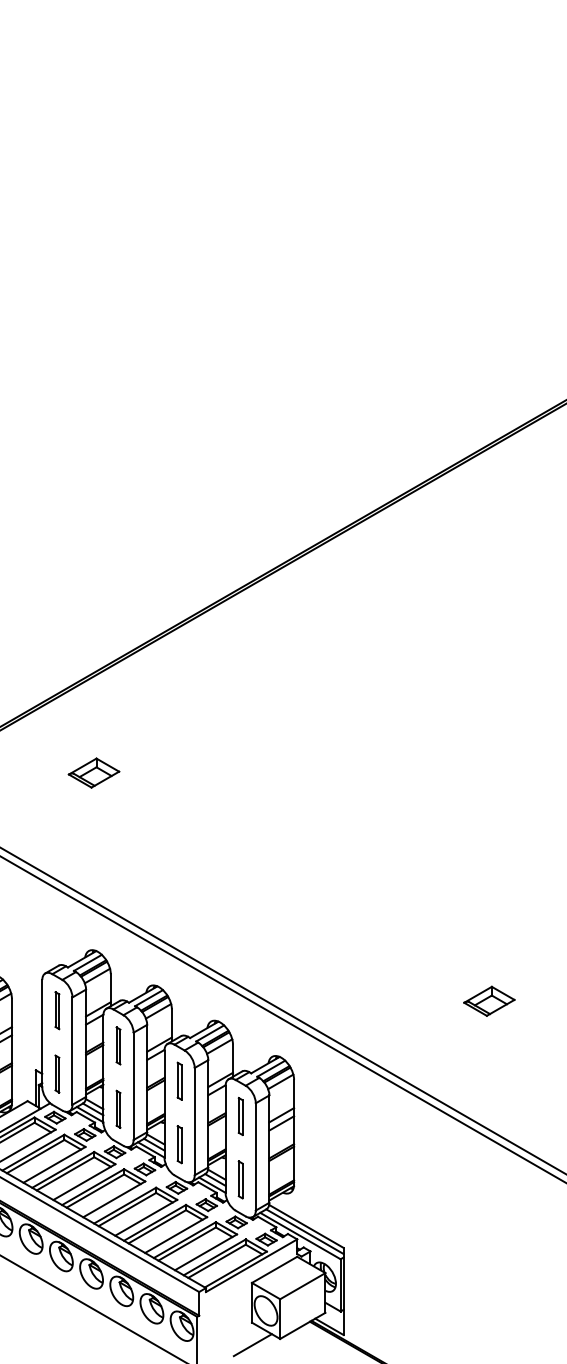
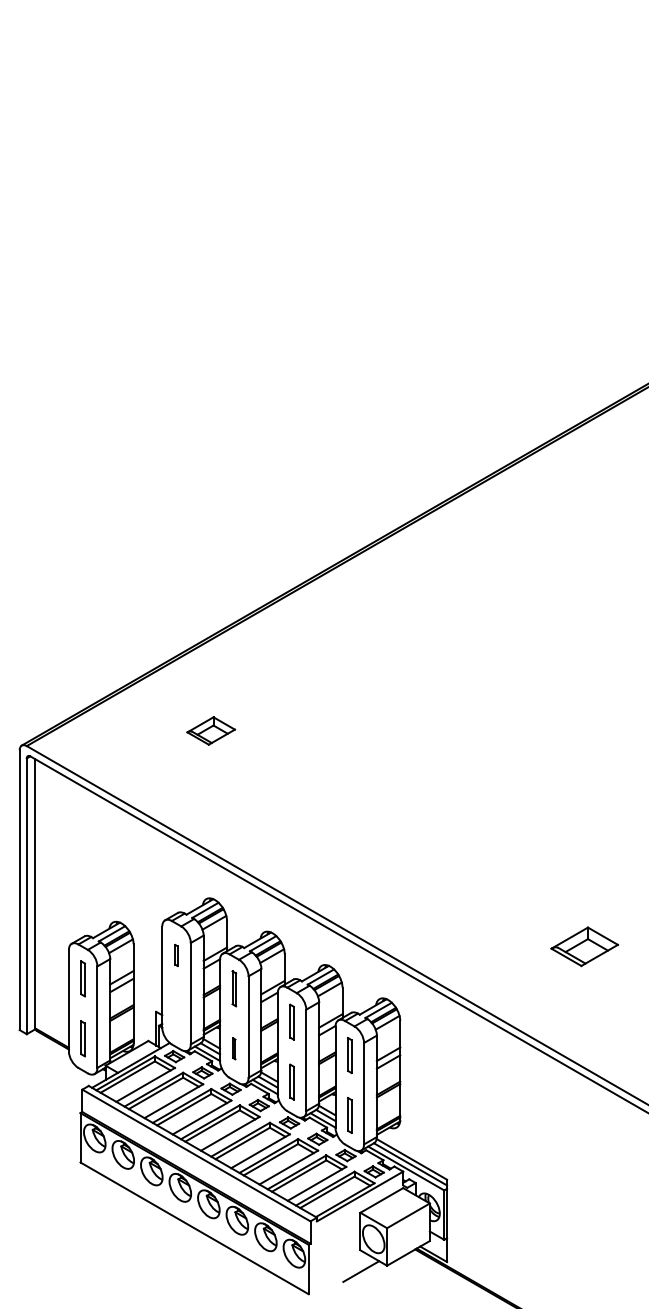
part: (489, 1001) -> (584, 946), size x1.4
part: (57, 1010) -> (176, 955), size x0.6
part: (57, 1073) -> (176, 1014), removed
part: (118, 1109) -> (234, 1048), size x0.6

